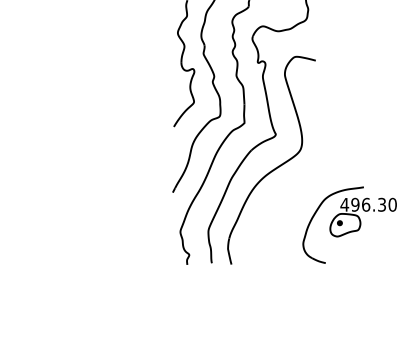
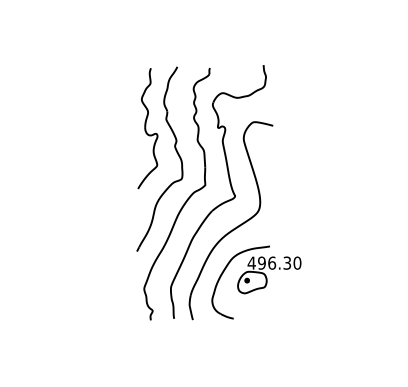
part: (349, 225) -> (256, 282), moved

